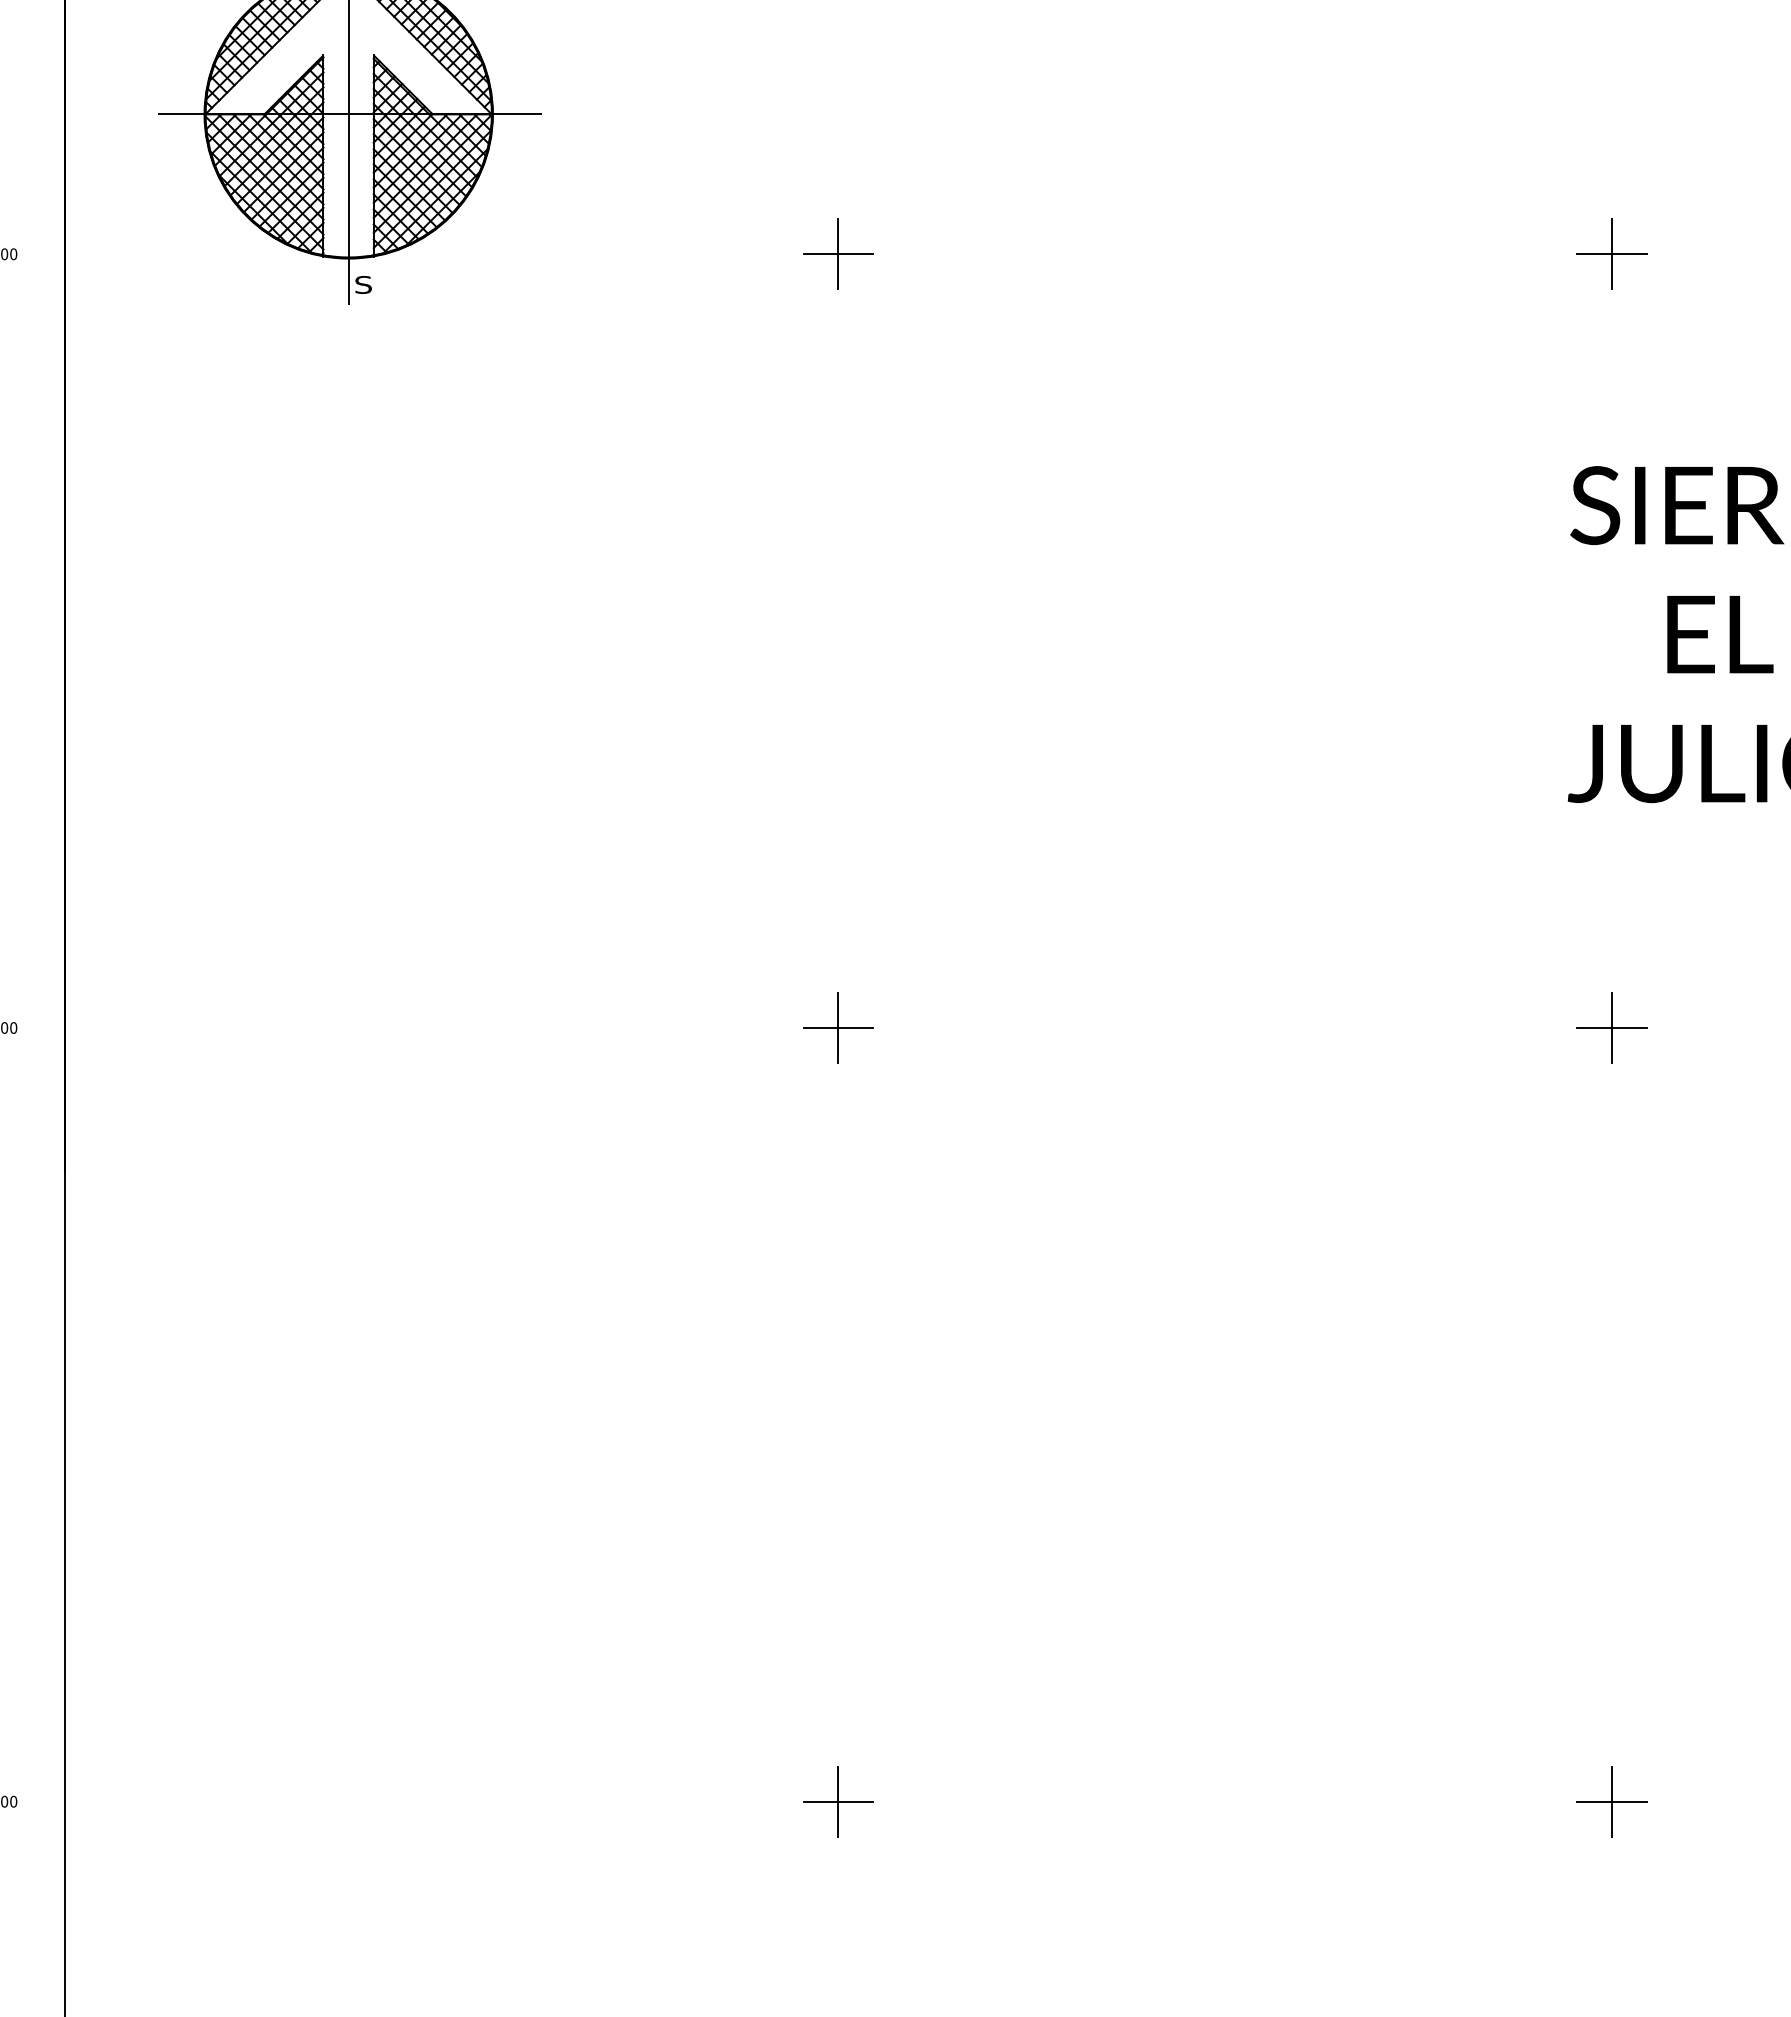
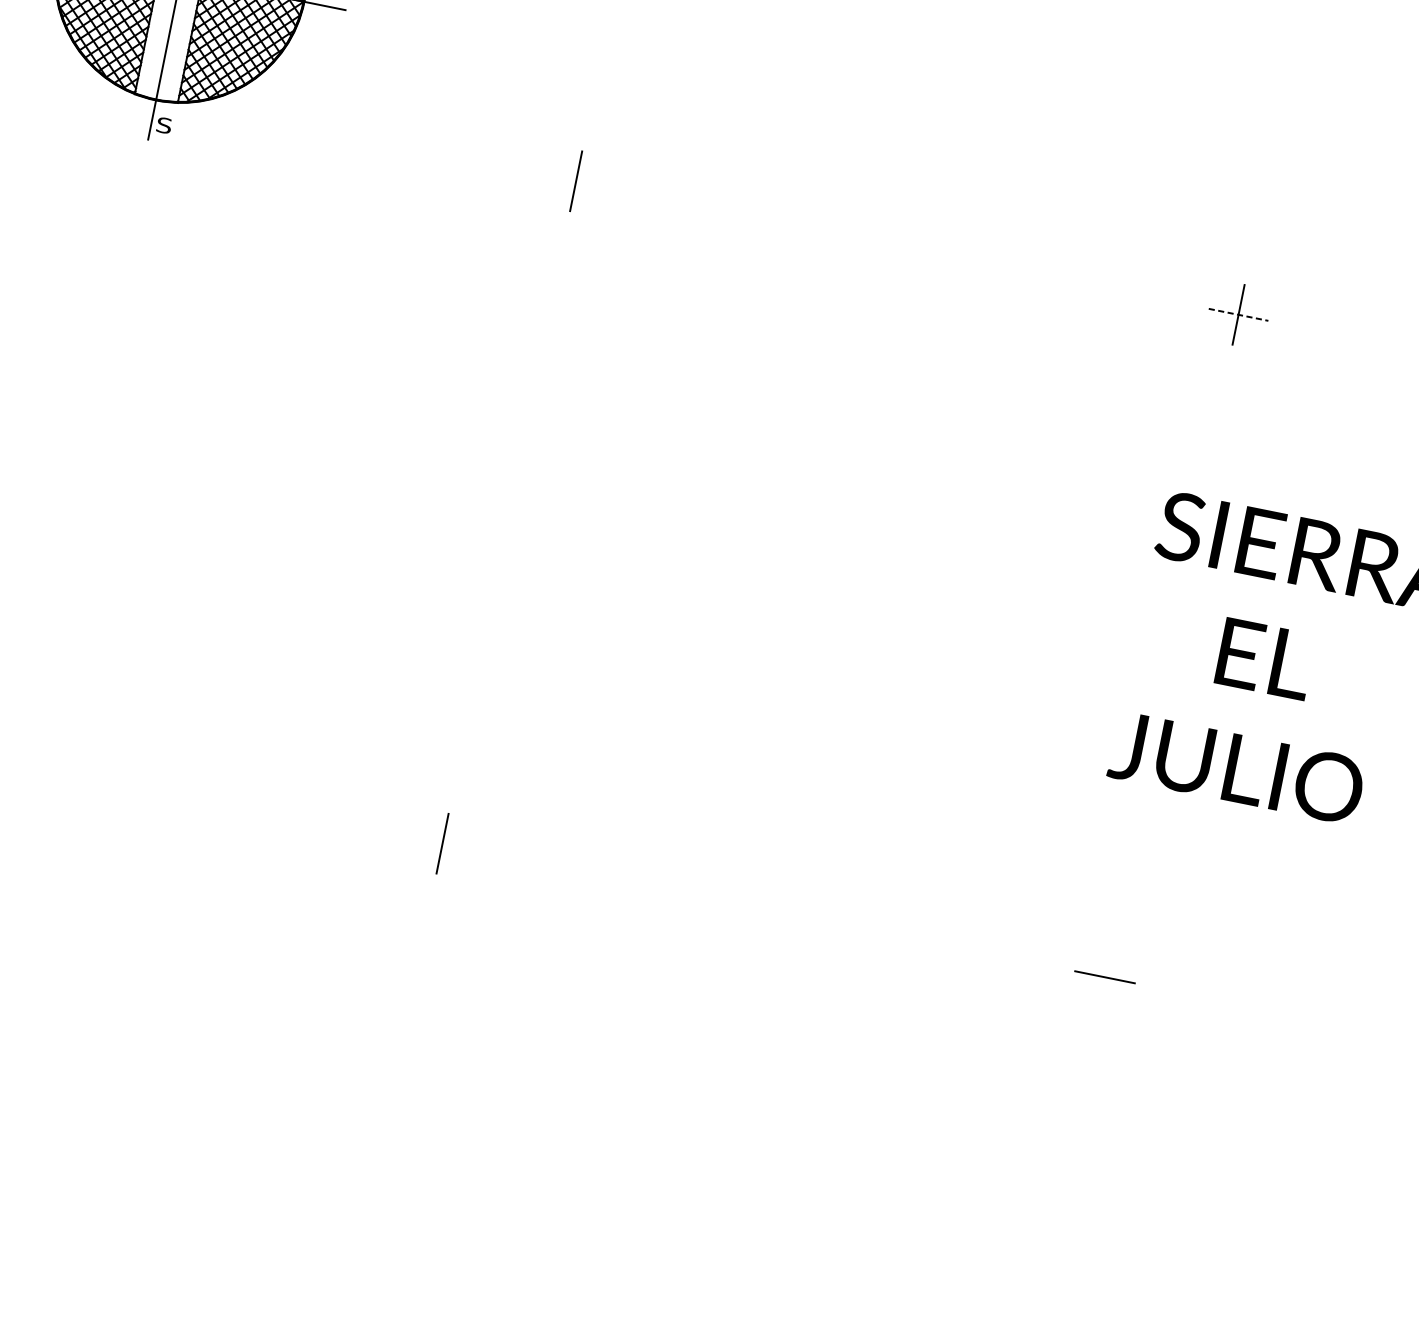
line: (838, 254) -> (576, 181), removed
line: (1612, 254) -> (1238, 315), solid -> dashed
line: (1612, 1027) -> (1105, 976), removed
line: (838, 1028) -> (442, 844), removed

